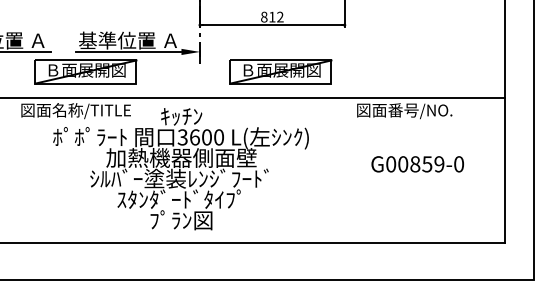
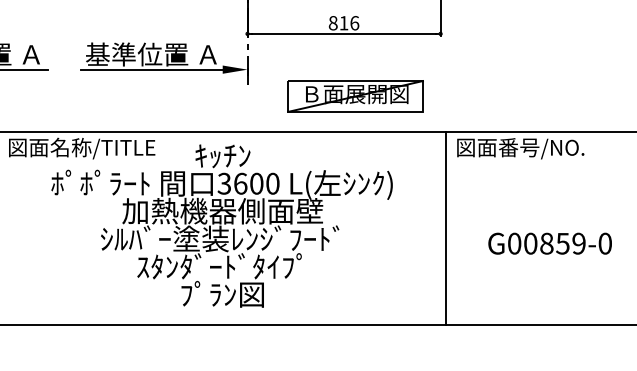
text: (280, 16) -> (354, 22), 812 -> 816
part: (85, 71) -> (94, 95), removed
text: (417, 164) -> (549, 243), moved
line: (348, 170) -> (445, 227), added

